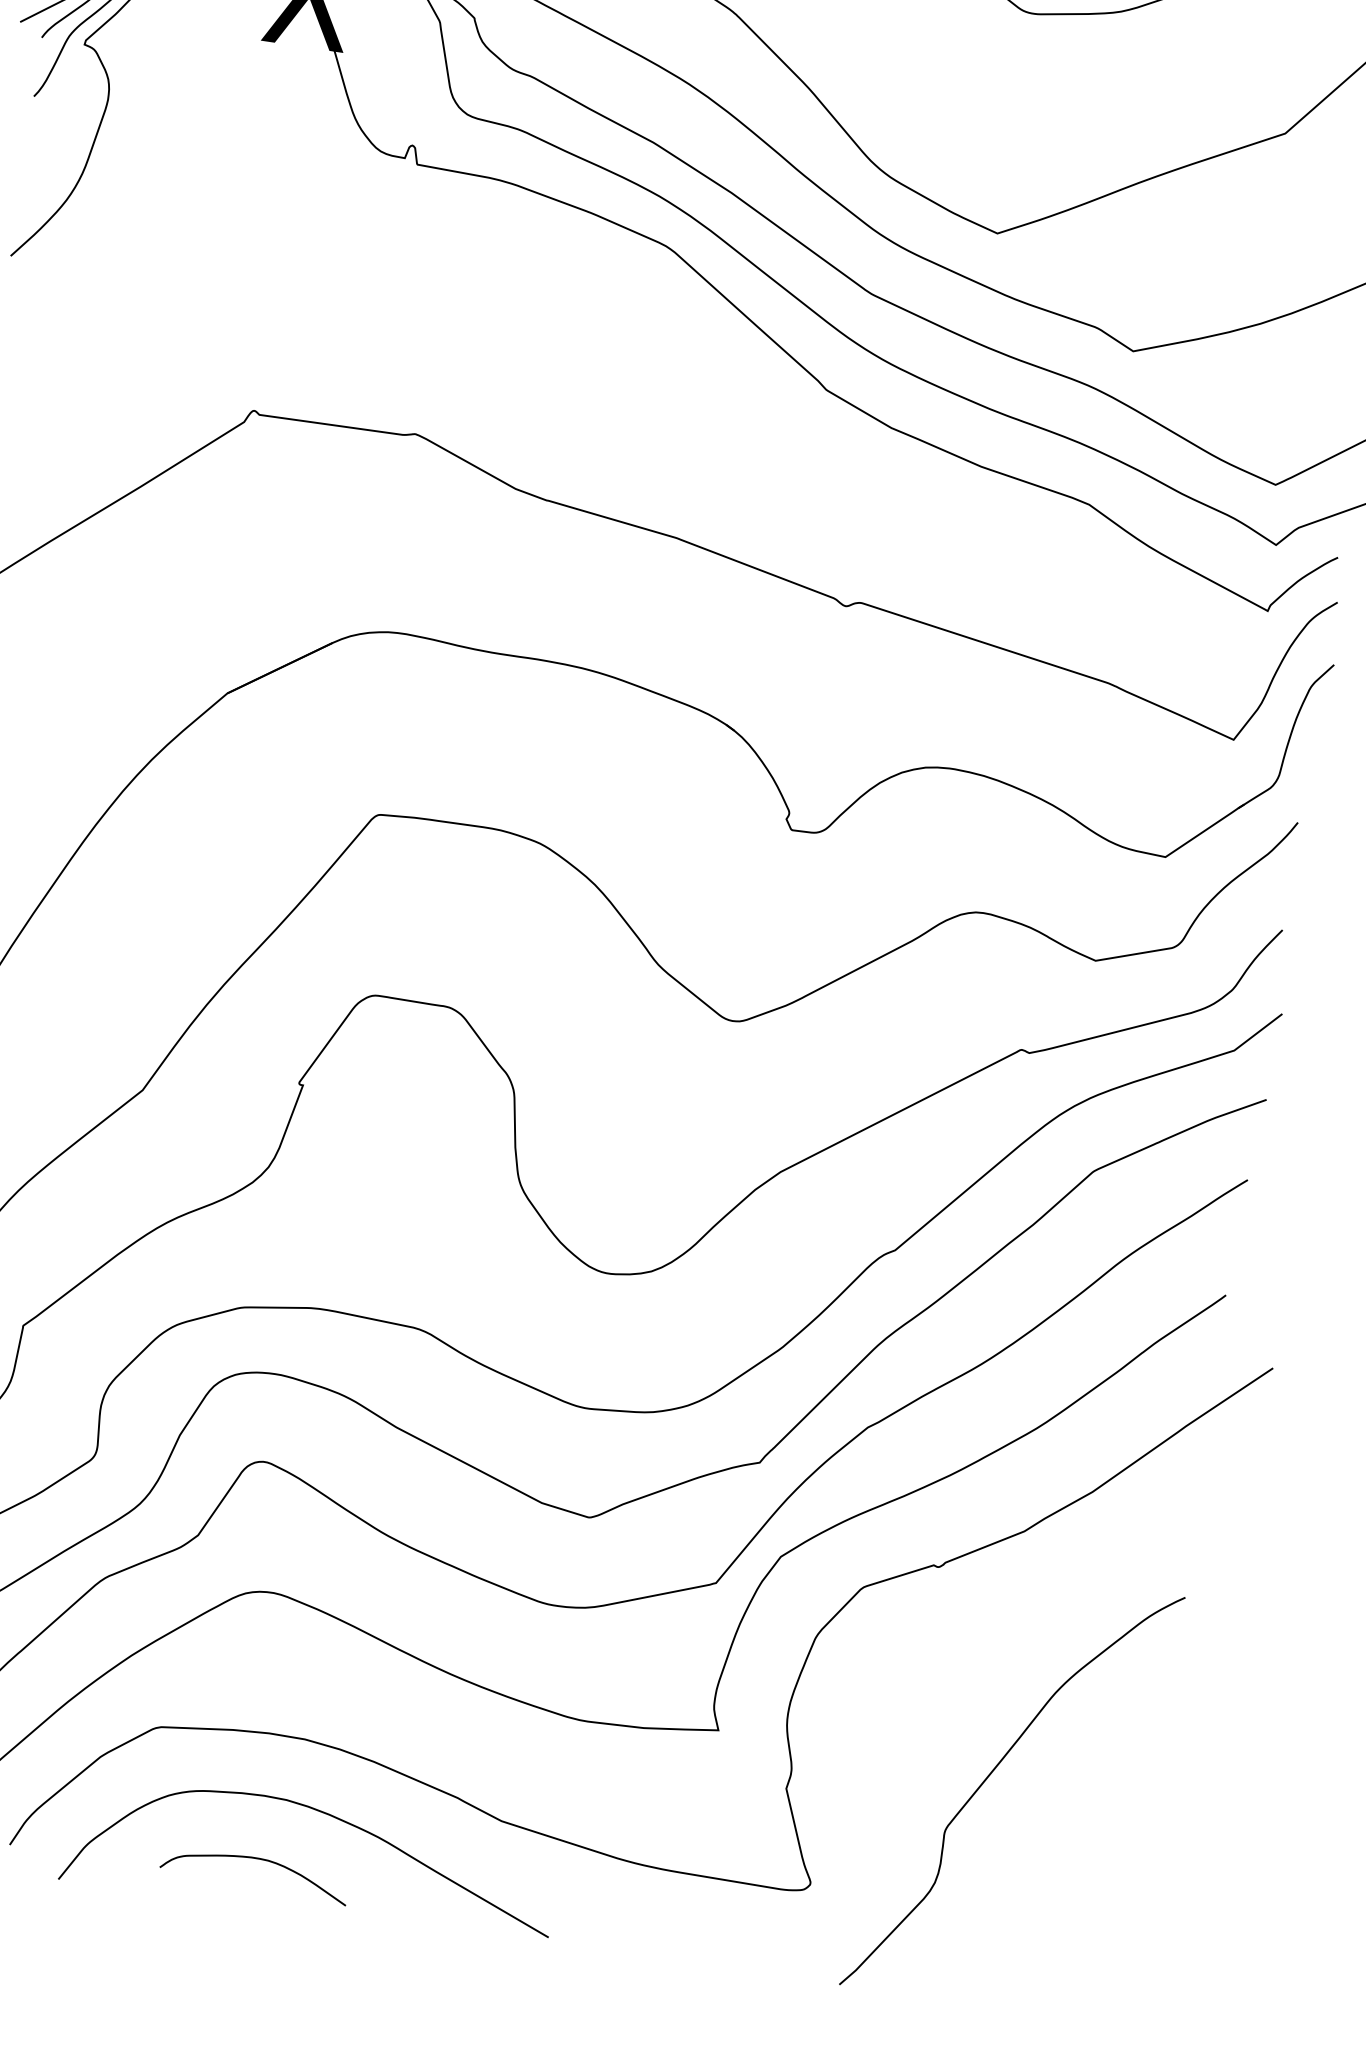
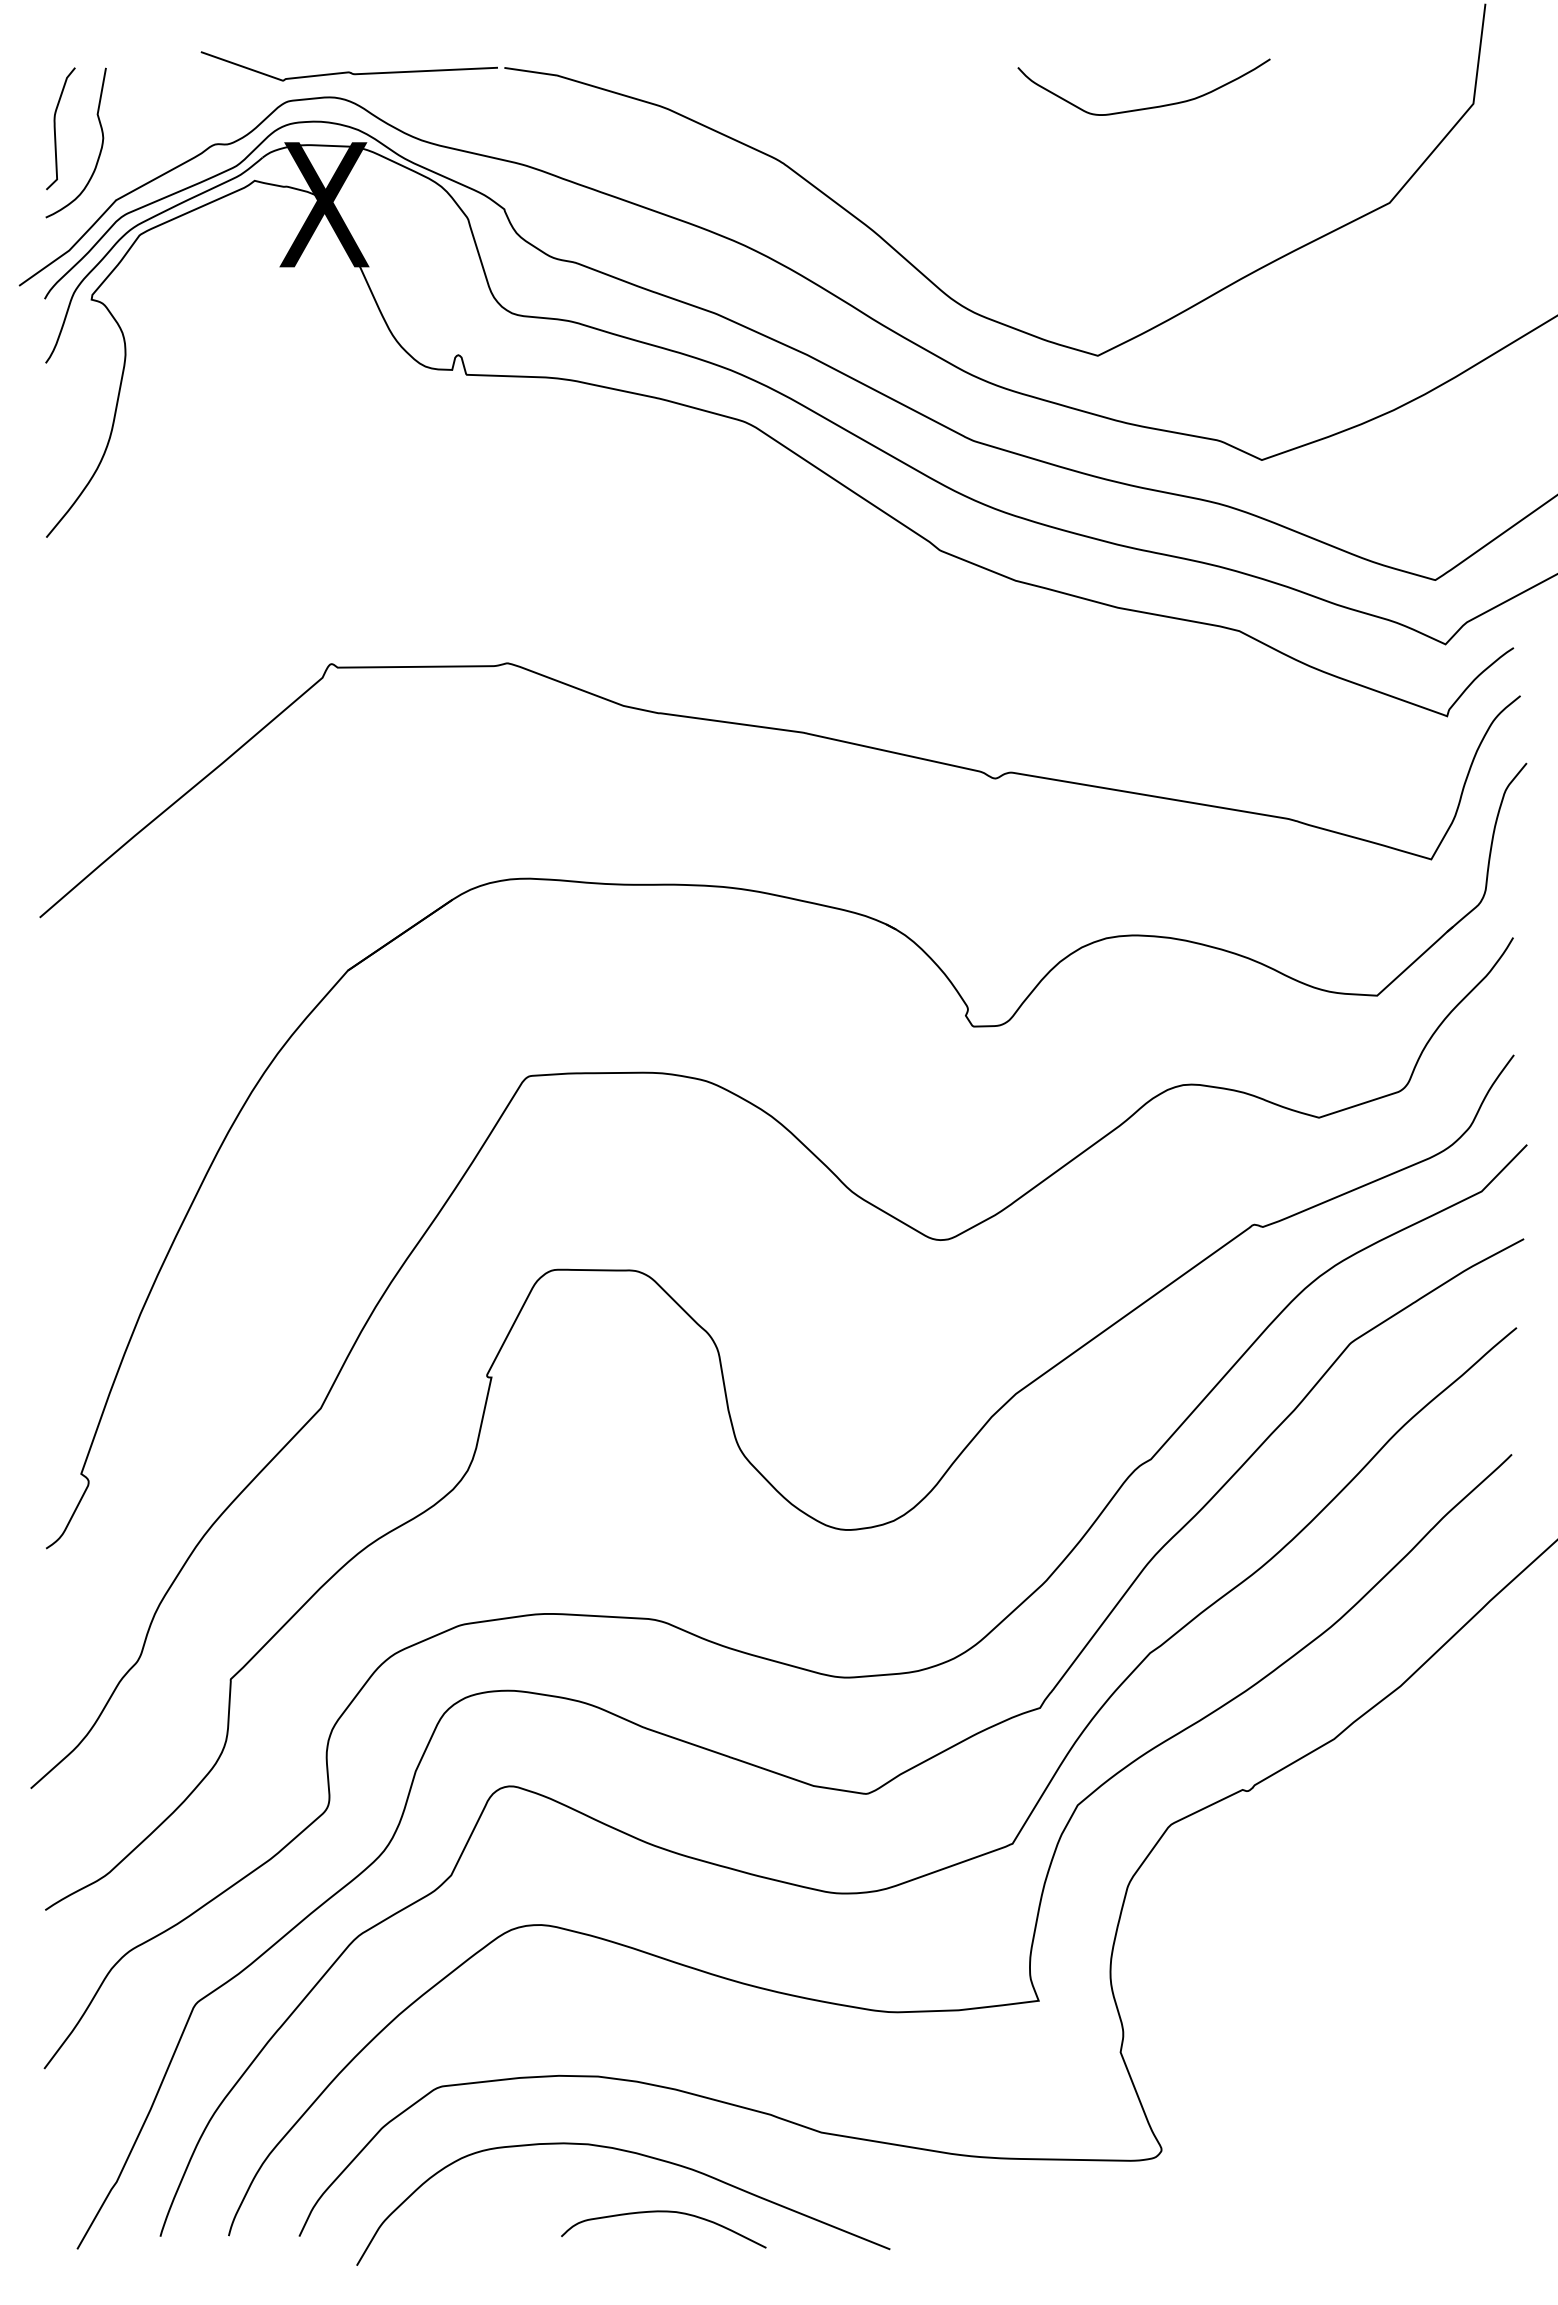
curve: (991, 1774) -> (1337, 2004), removed
curve: (256, 1859) -> (663, 2212), moved

